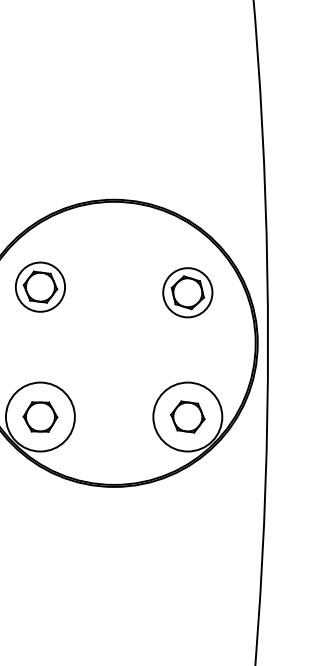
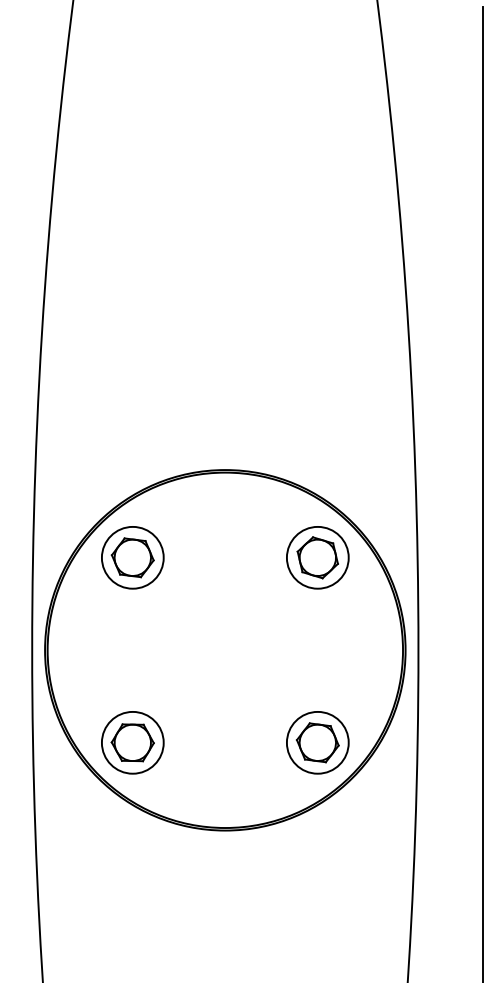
part: (40, 286) -> (132, 557), moved
part: (187, 292) -> (317, 557), moved
circle: (40, 416) -> (132, 742), size x0.71
circle: (187, 416) -> (317, 742), size x0.71

